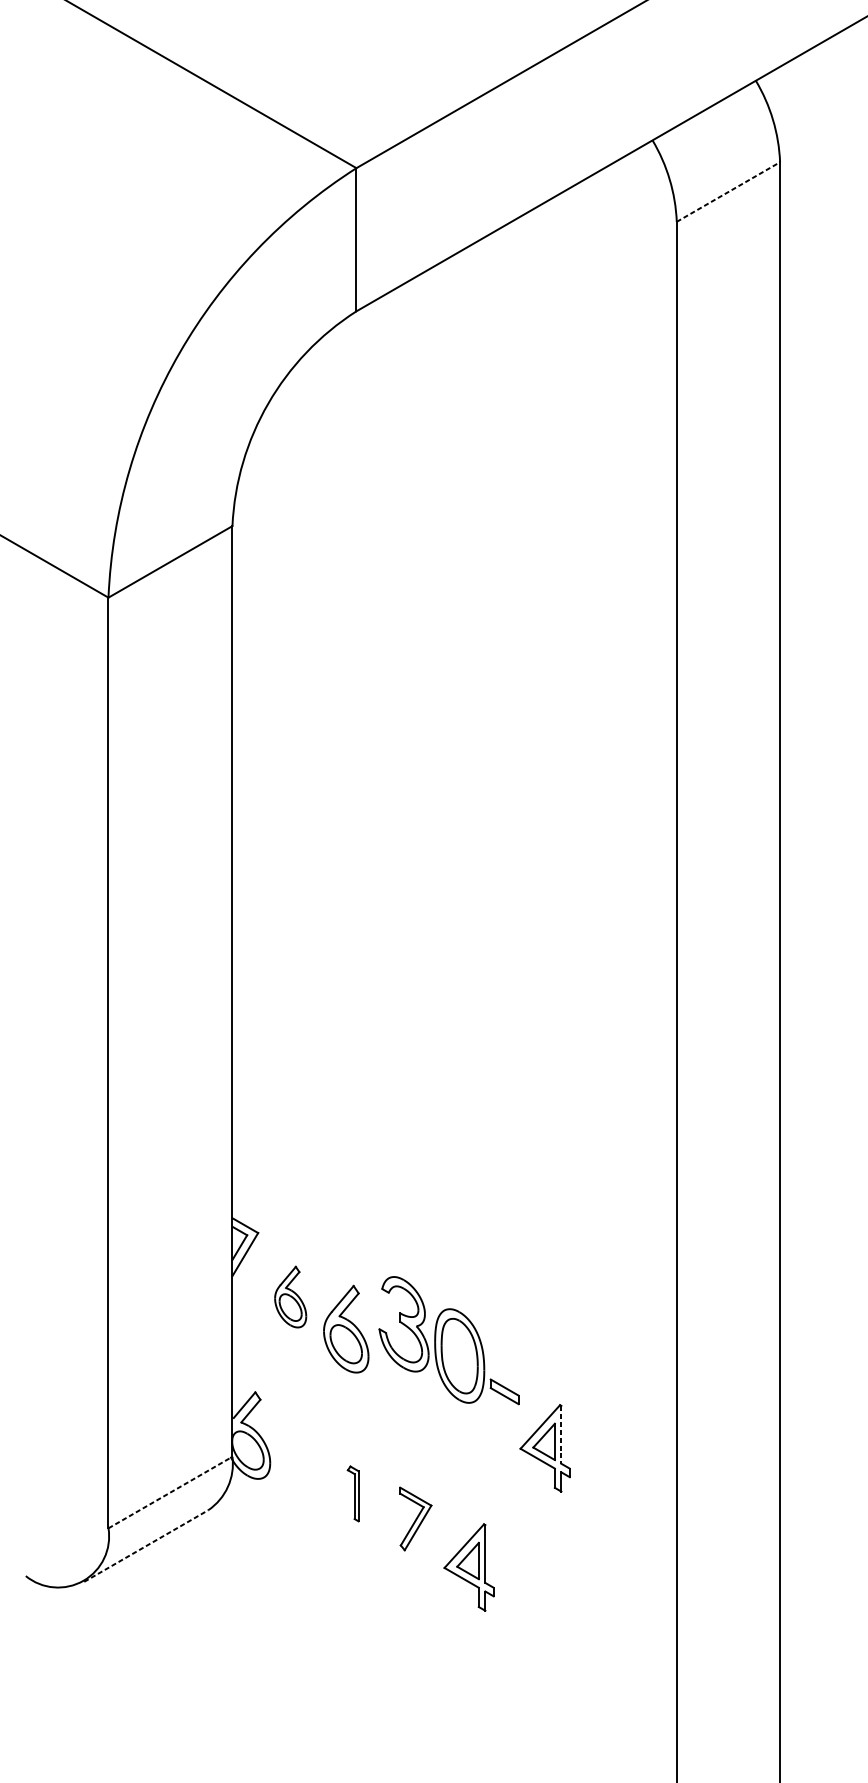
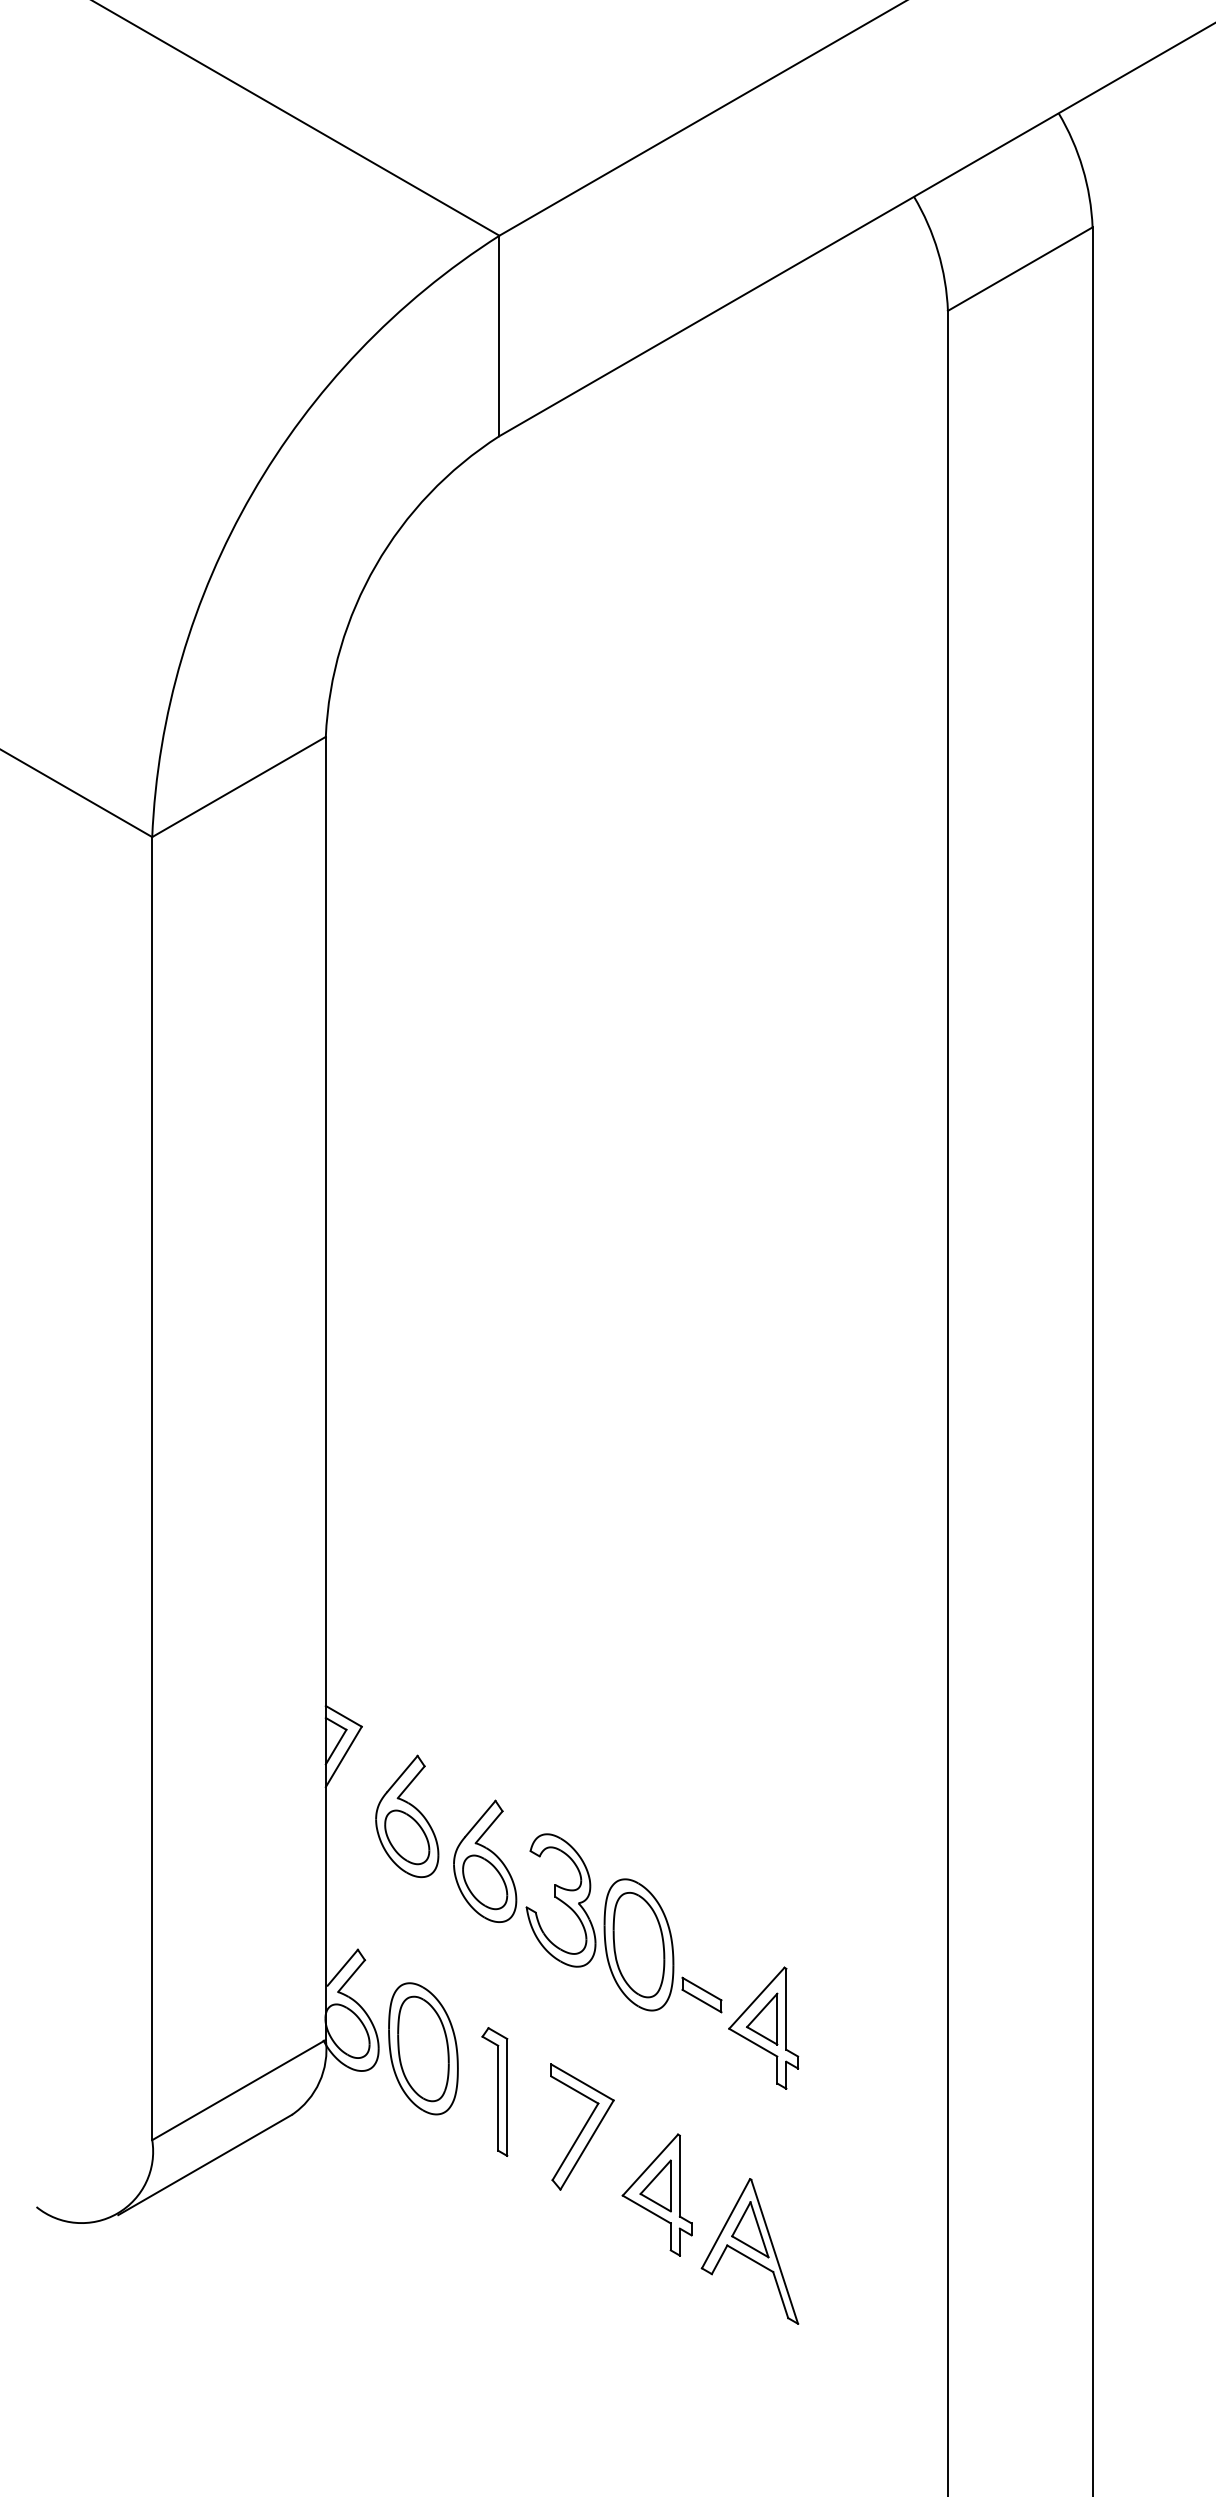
line: (728, 192) -> (1020, 269), dashed -> solid
part: (290, 1297) -> (407, 1816), size x1.43
part: (448, 1340) -> (623, 1923), moved
line: (561, 1435) -> (786, 2009), dashed -> solid
part: (302, 1462) -> (423, 2048), added
line: (170, 1492) -> (239, 2089), dashed -> solid
part: (352, 1493) -> (494, 2091), size x1.67
part: (415, 1518) -> (582, 2126), size x1.43
line: (146, 1545) -> (205, 2164), dashed -> solid
part: (535, 1607) -> (749, 2251), added

